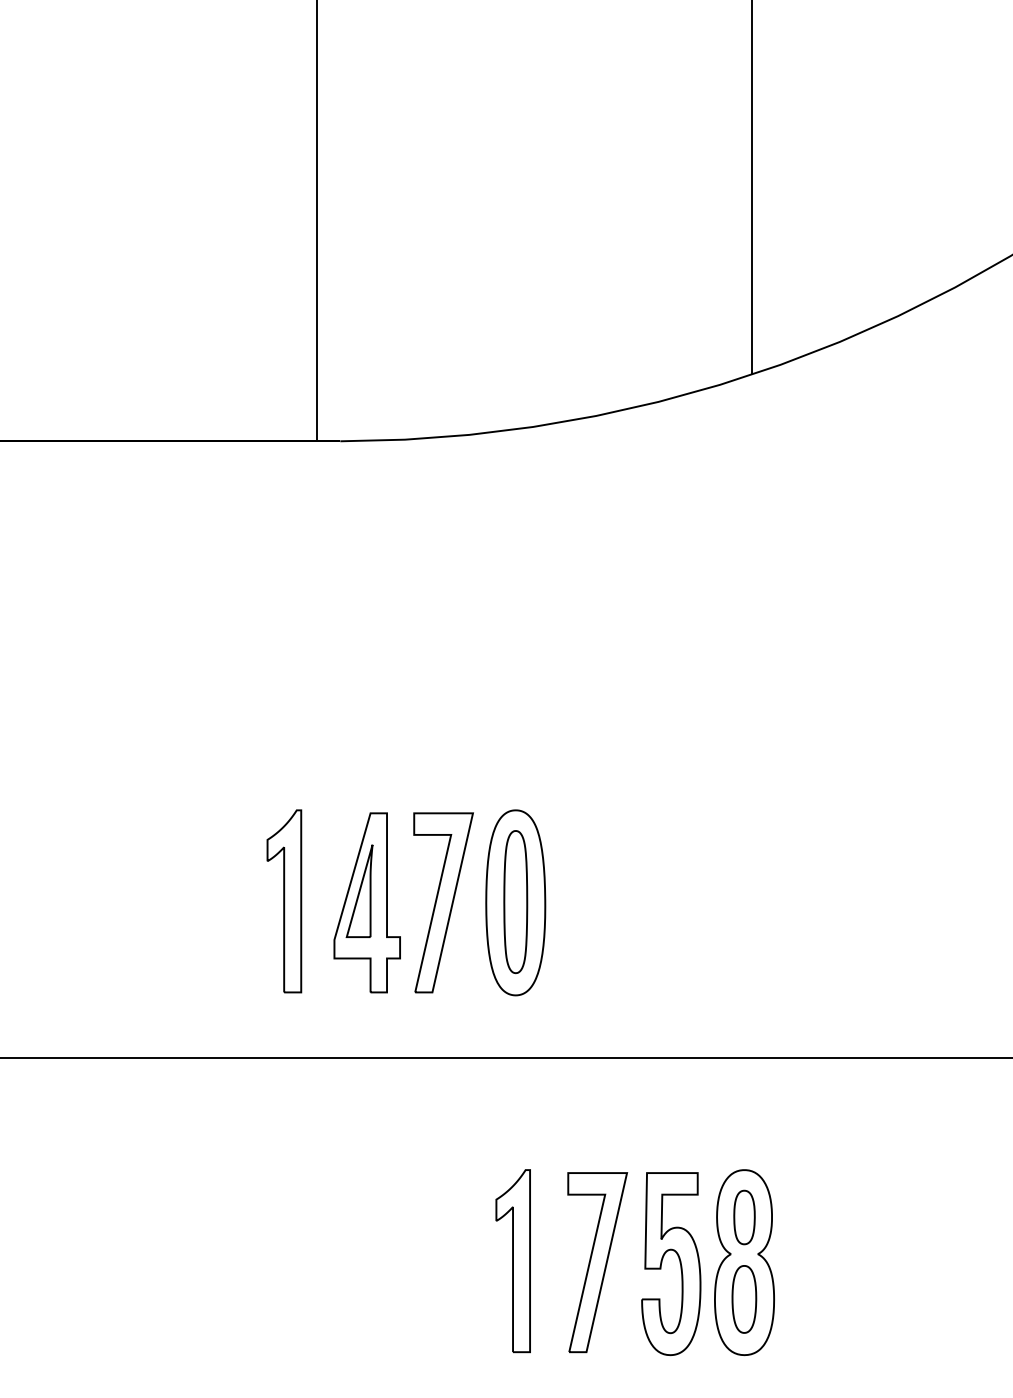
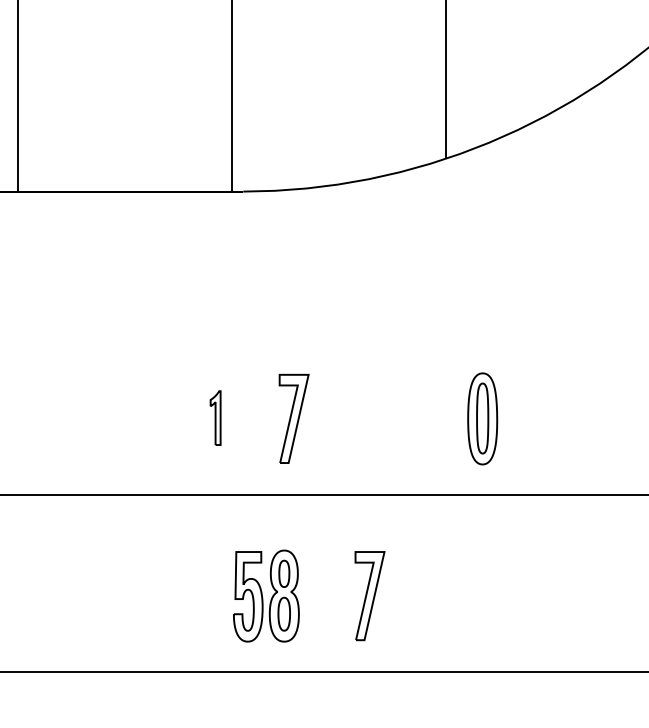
part: (283, 899) -> (215, 417), size x0.6
part: (367, 901) -> (256, 418), removed
part: (515, 901) -> (482, 418), moved
part: (513, 1261) -> (328, 595), removed
part: (708, 1261) -> (266, 595), moved

